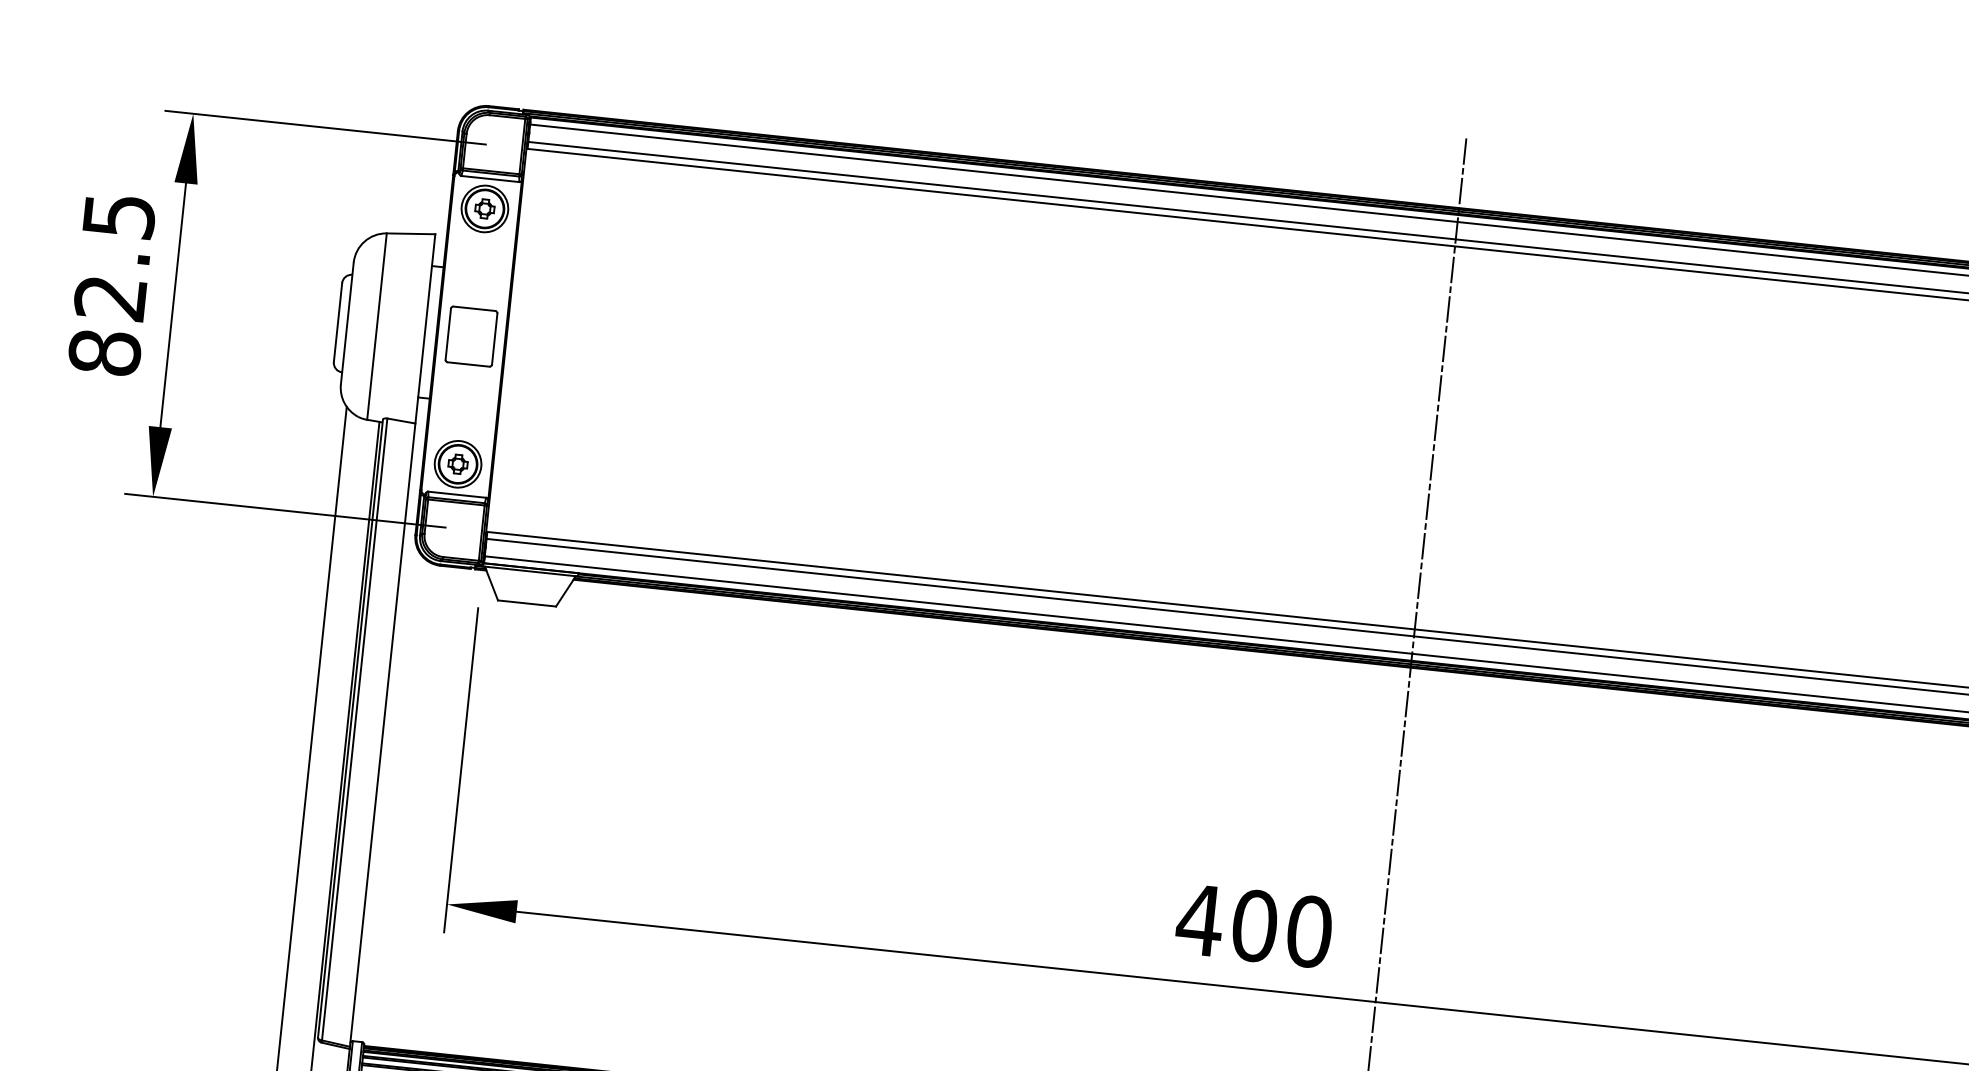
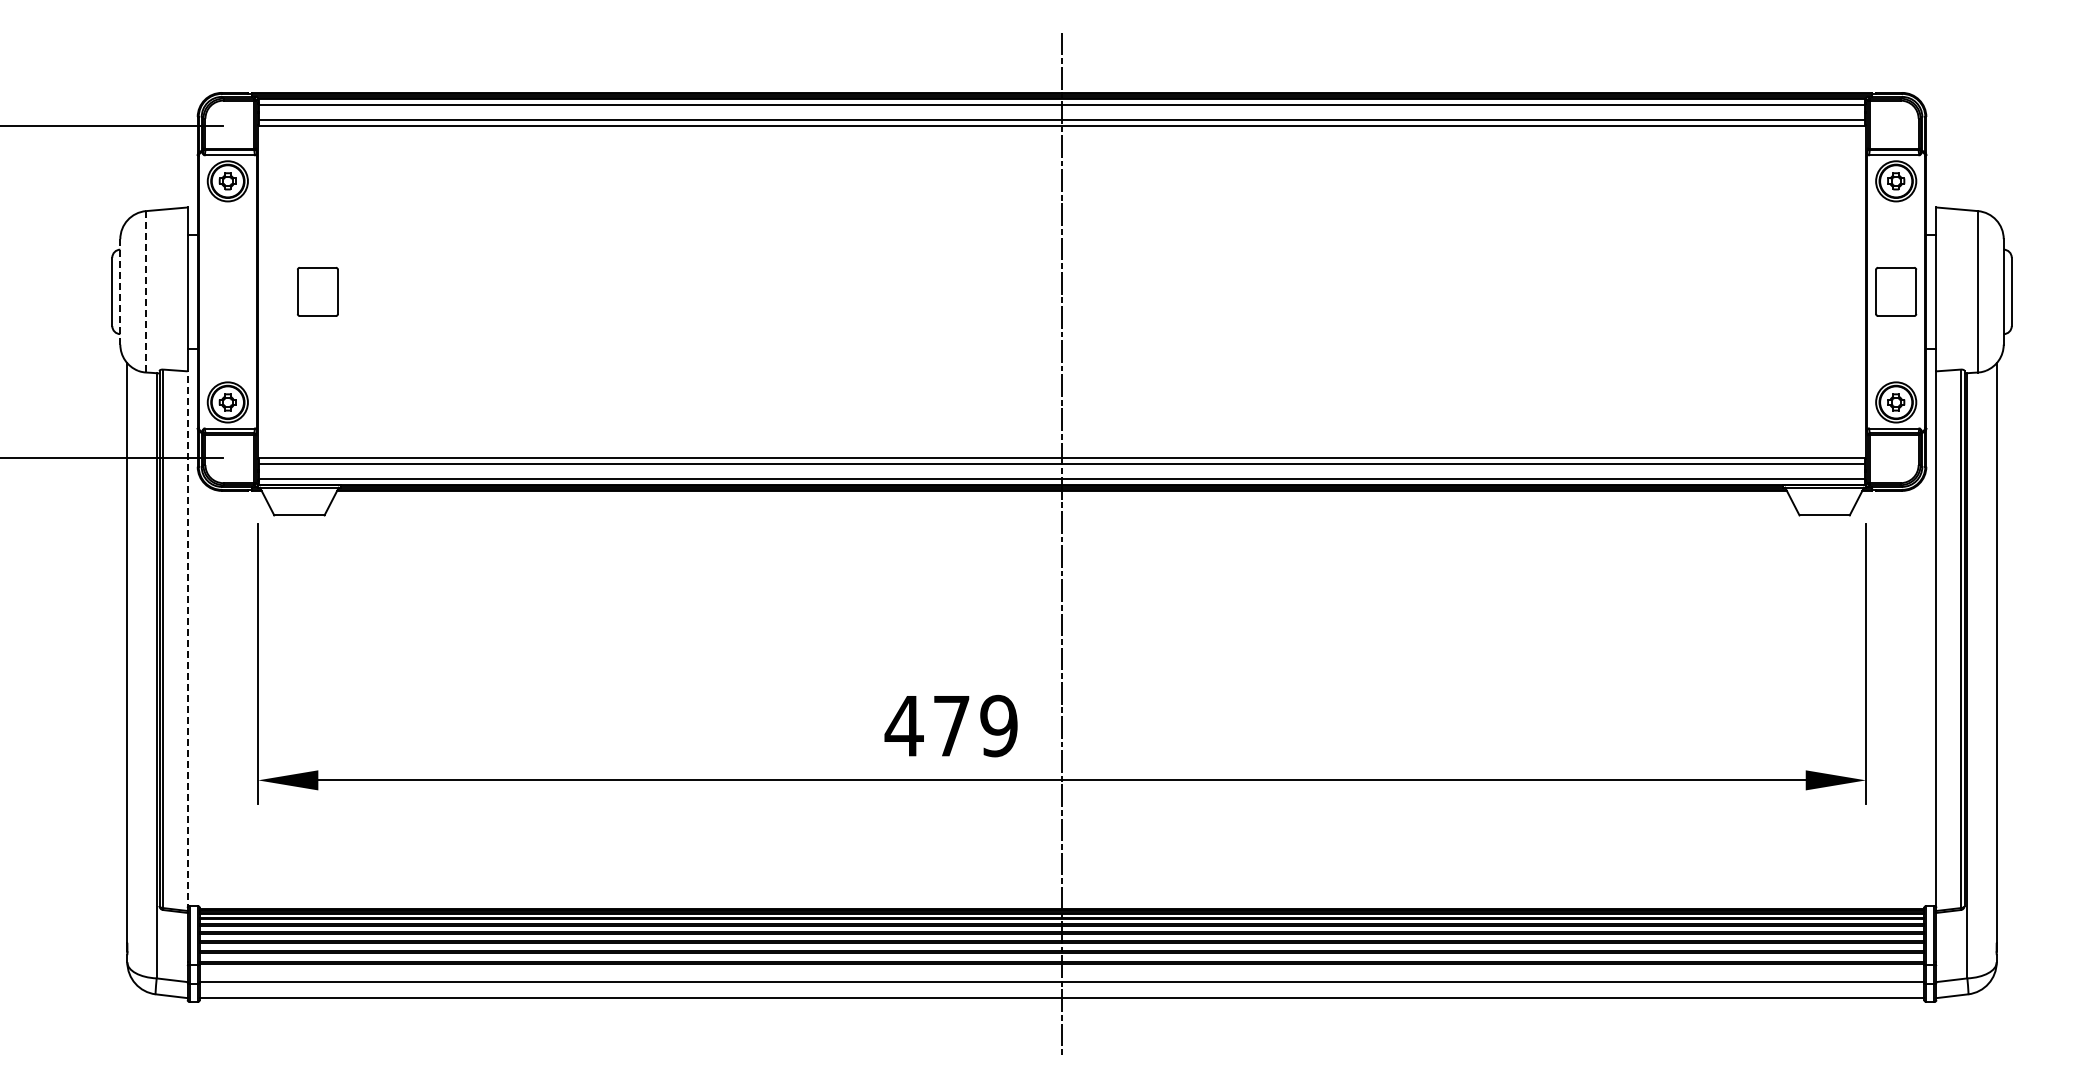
line: (347, 323) -> (120, 291), solid -> dashed
line: (377, 326) -> (146, 291), solid -> dashed
part: (471, 336) -> (317, 291), moved
line: (382, 735) -> (187, 641), solid -> dashed
text: (1282, 928) -> (975, 725), 400 -> 479

